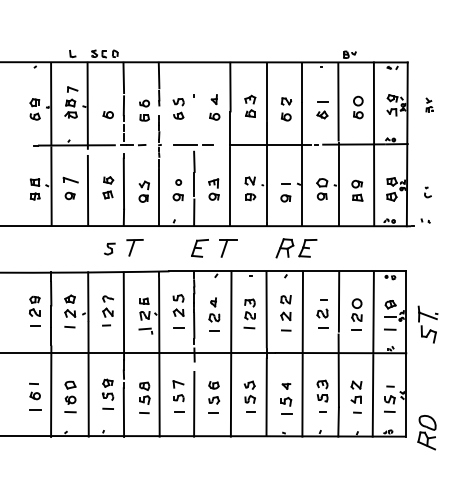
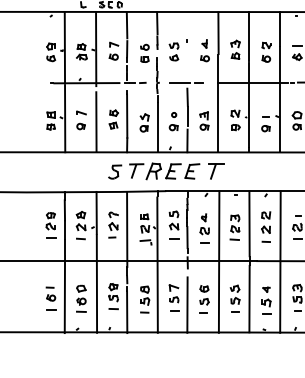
part: (72, 89) -> (113, 44), moved
part: (70, 179) -> (81, 112), size x0.71
part: (109, 248) -> (114, 171), size x1.43
part: (296, 248) -> (163, 171), moved

